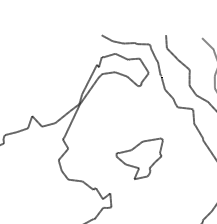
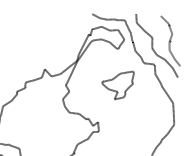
part: (138, 158) -> (117, 85), moved

